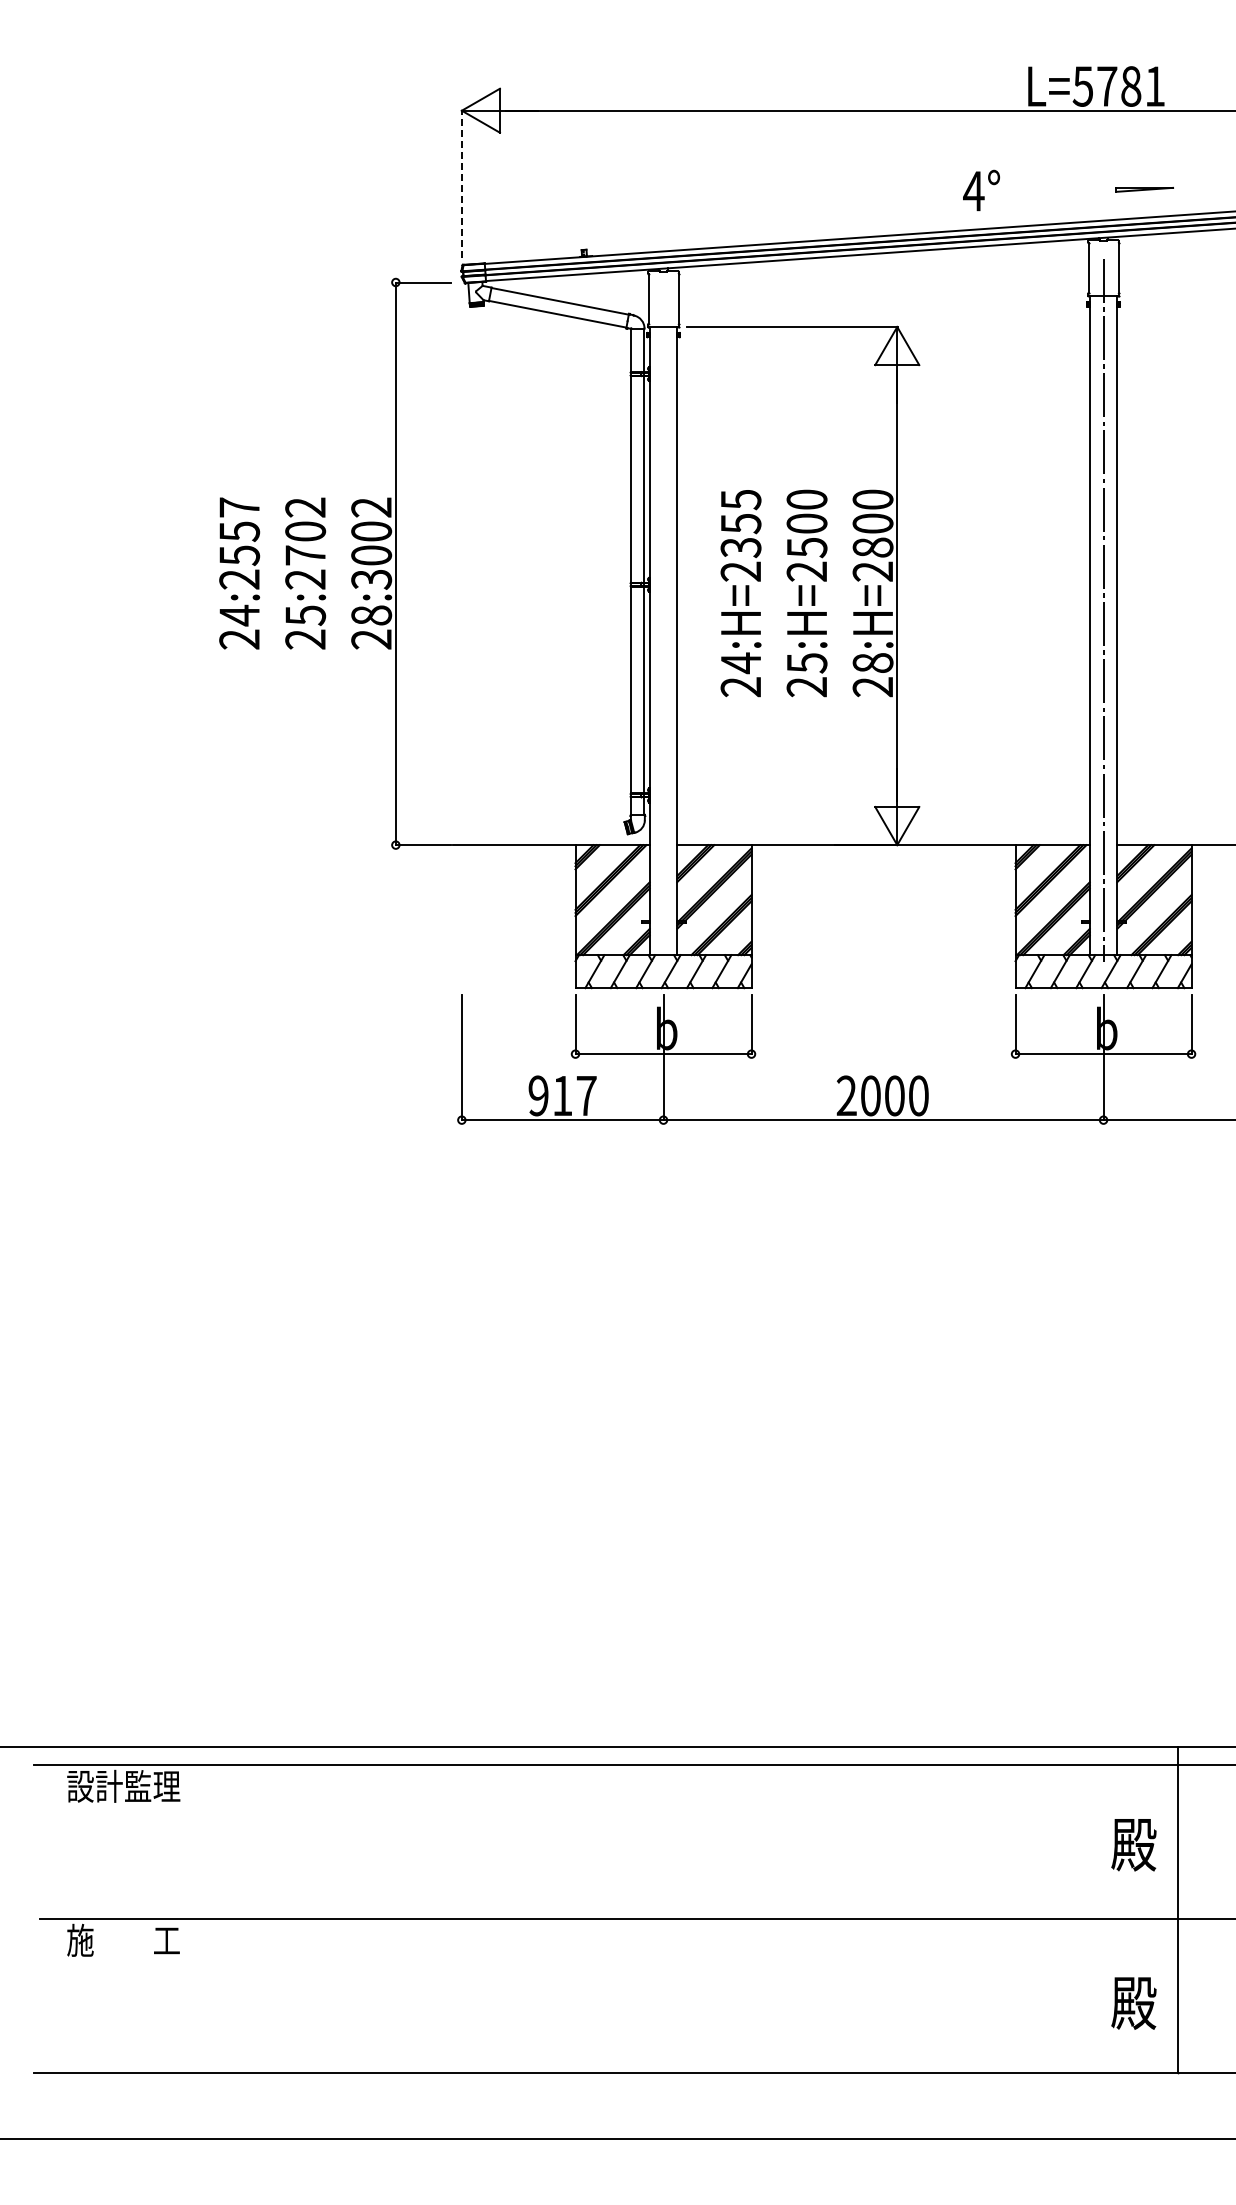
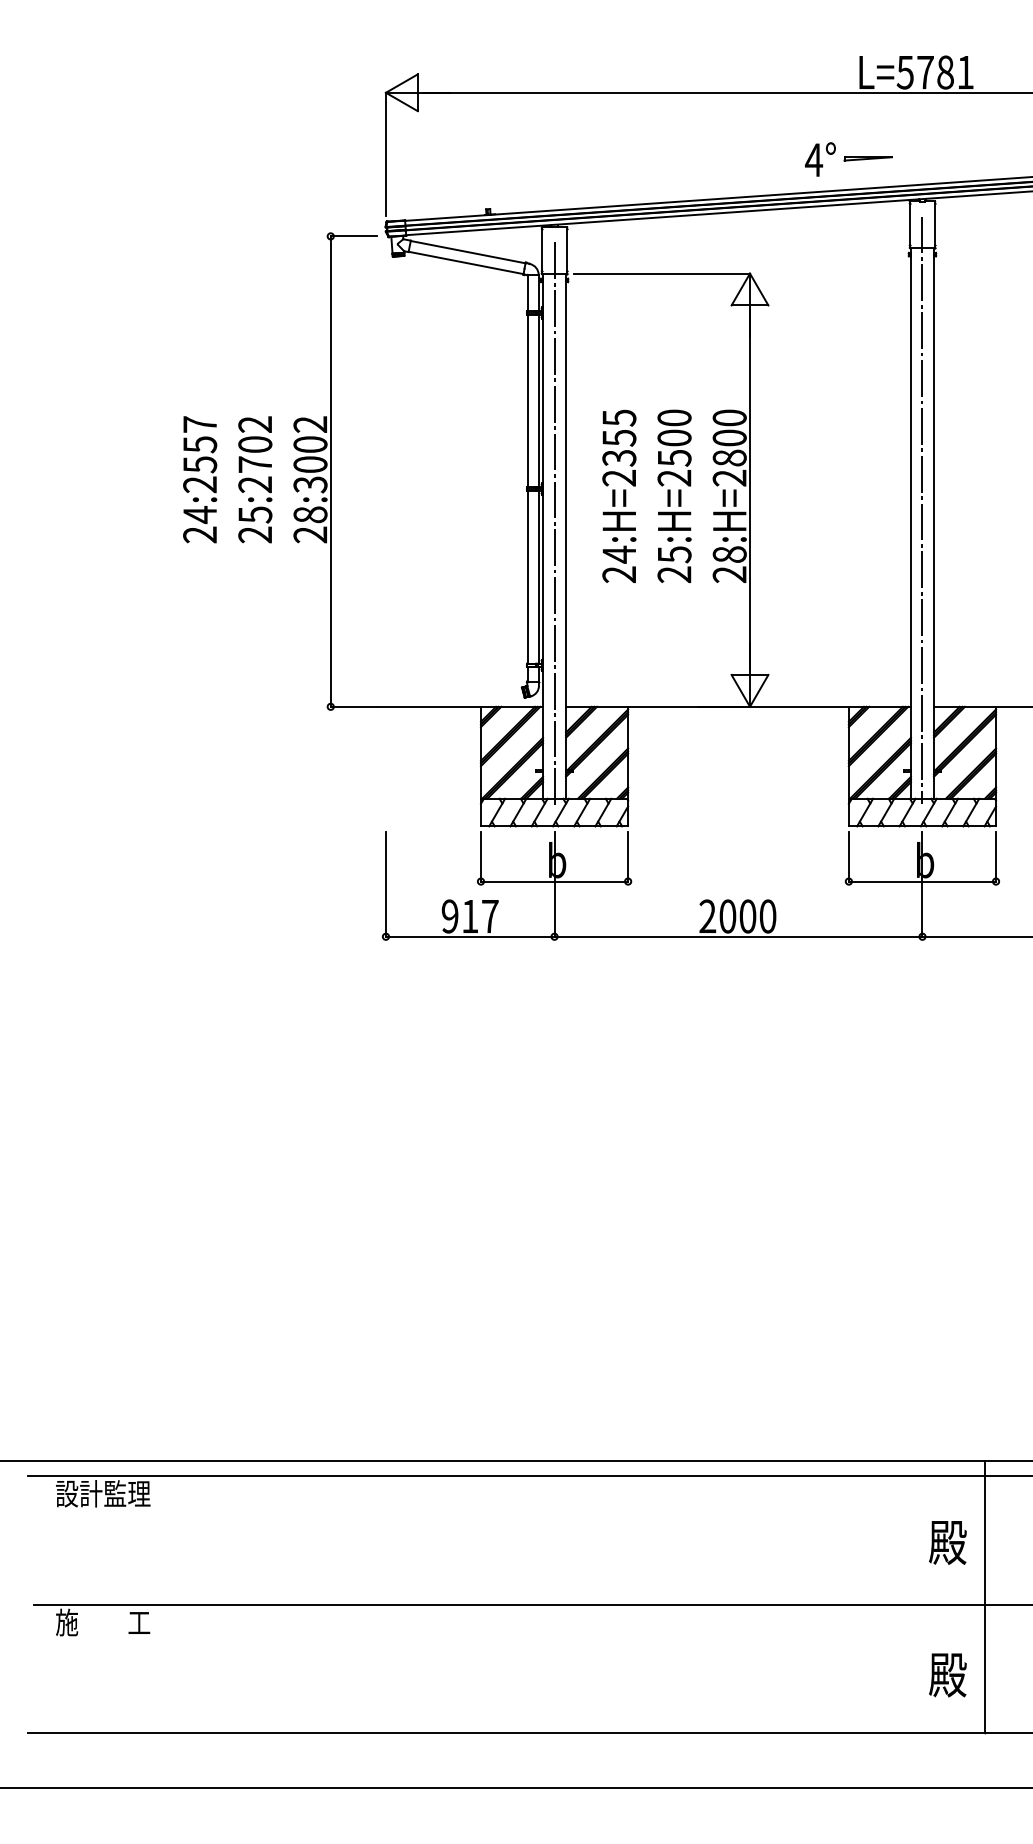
line: (461, 184) -> (385, 154), dashed -> solid
part: (1144, 189) -> (868, 158), moved
line: (663, 627) -> (554, 524), added

